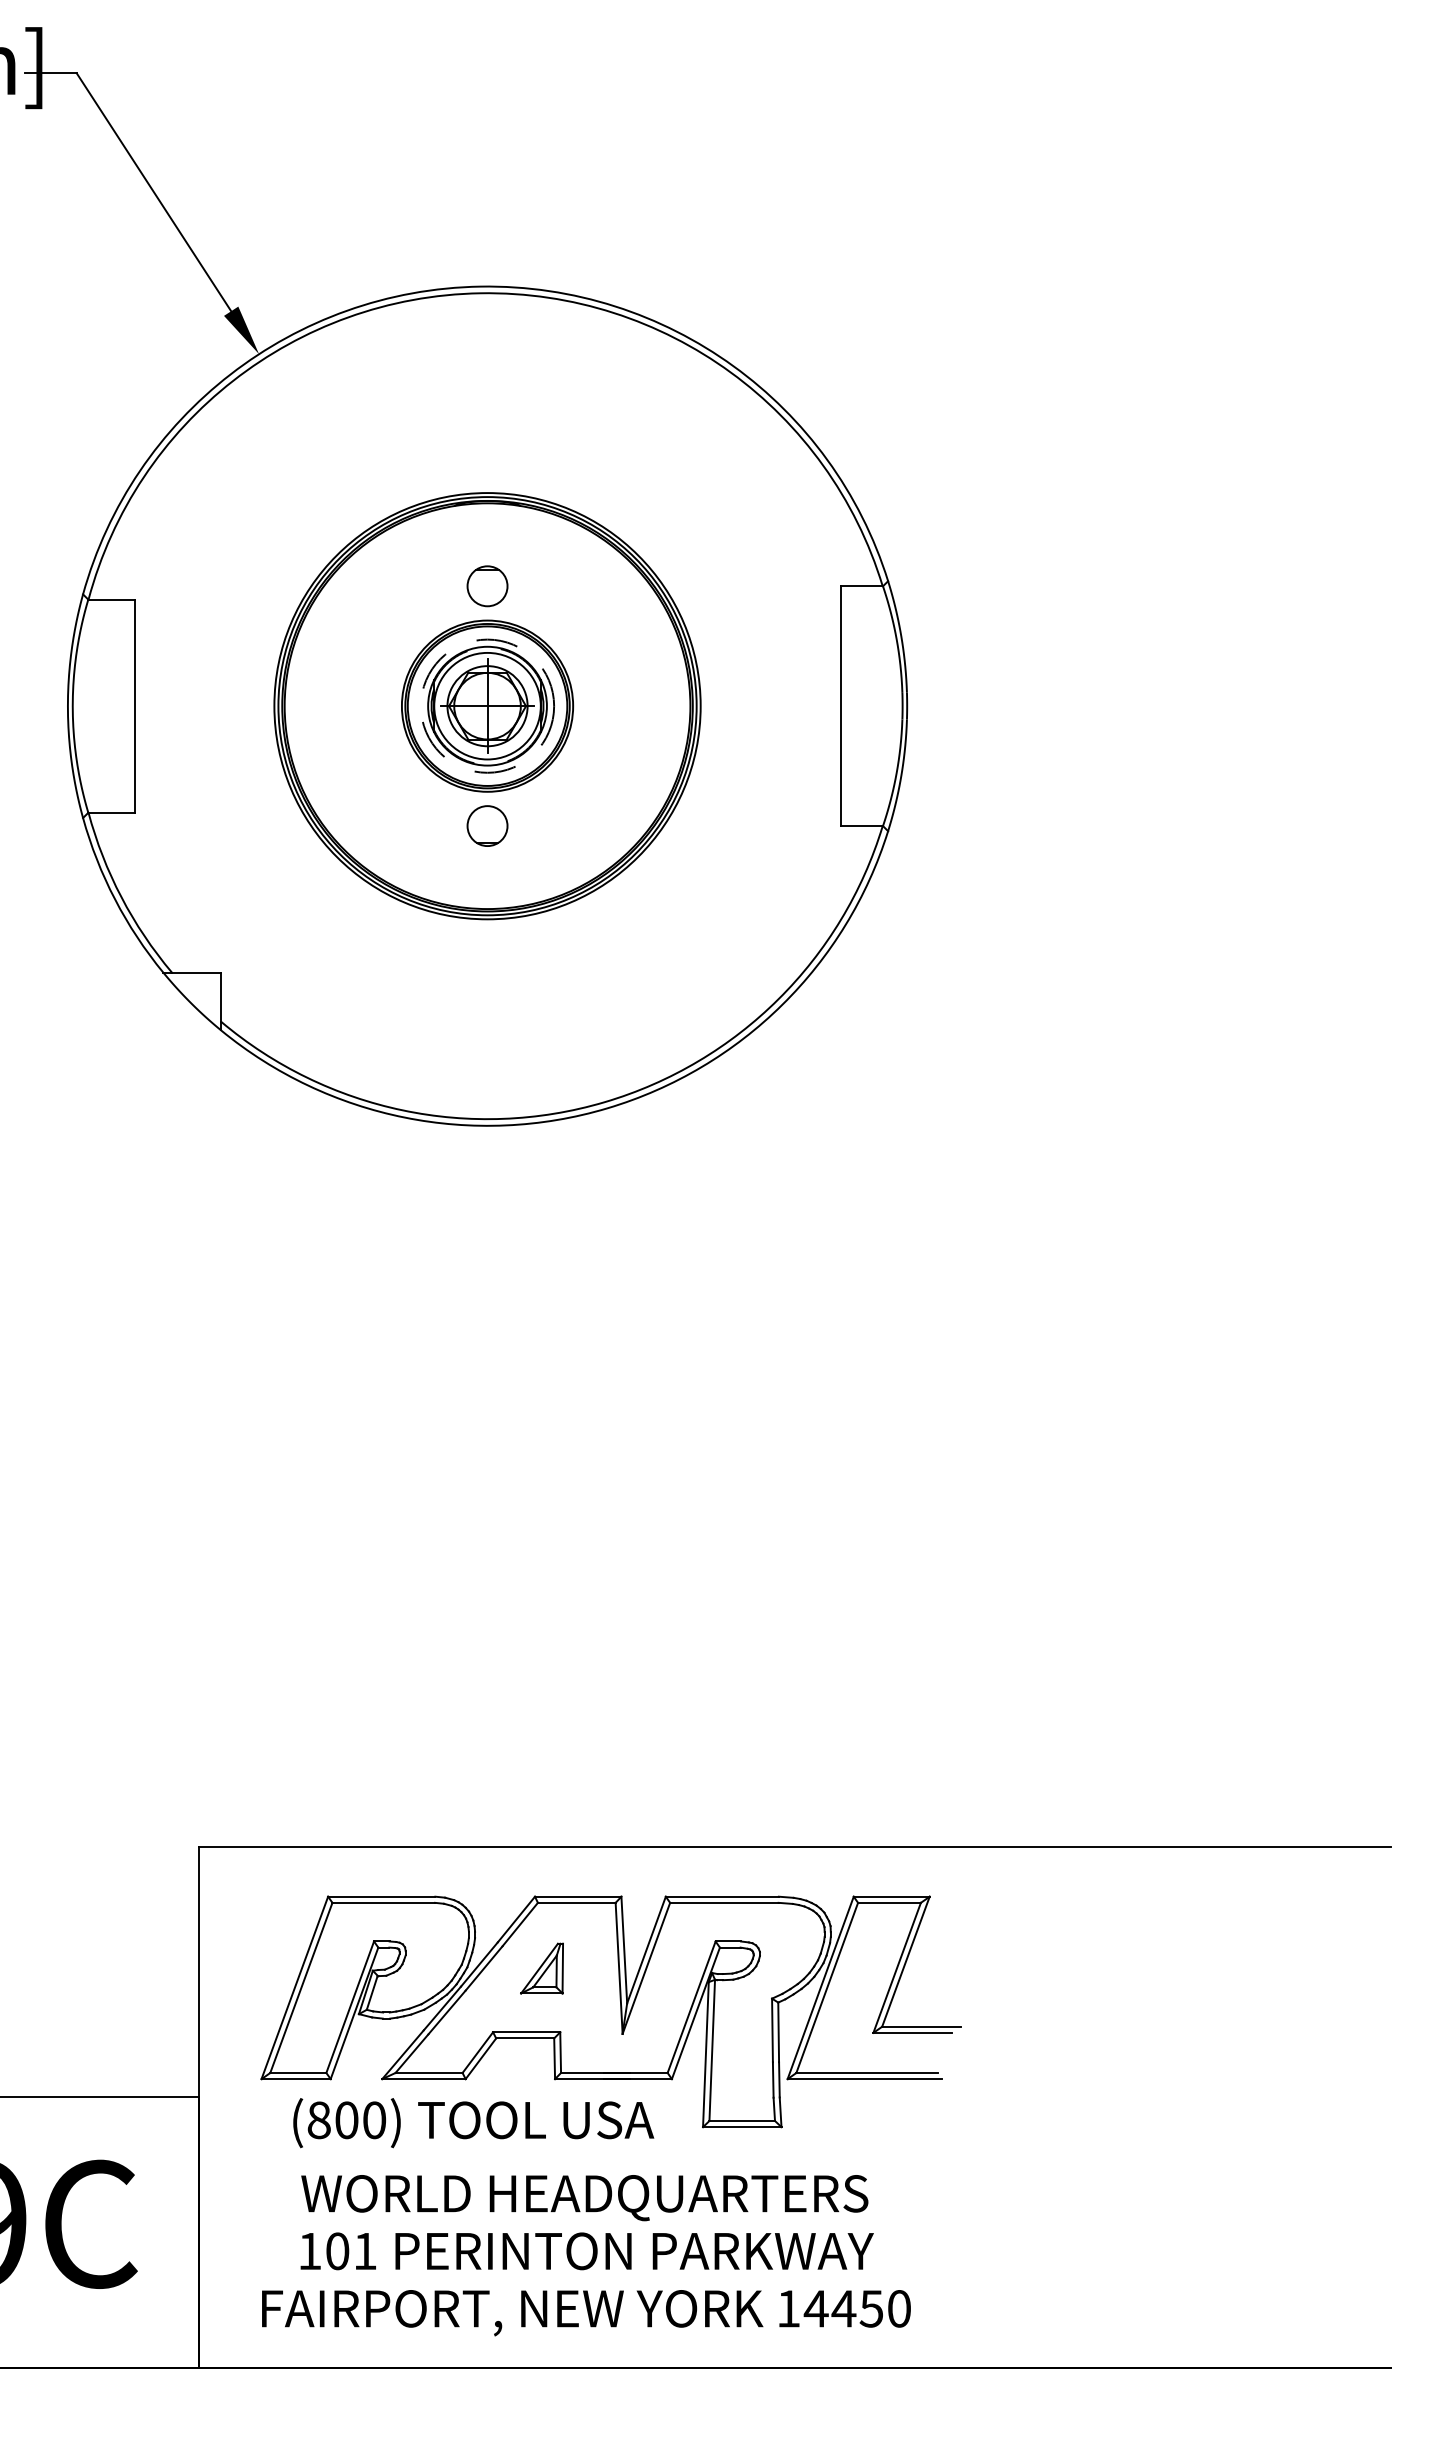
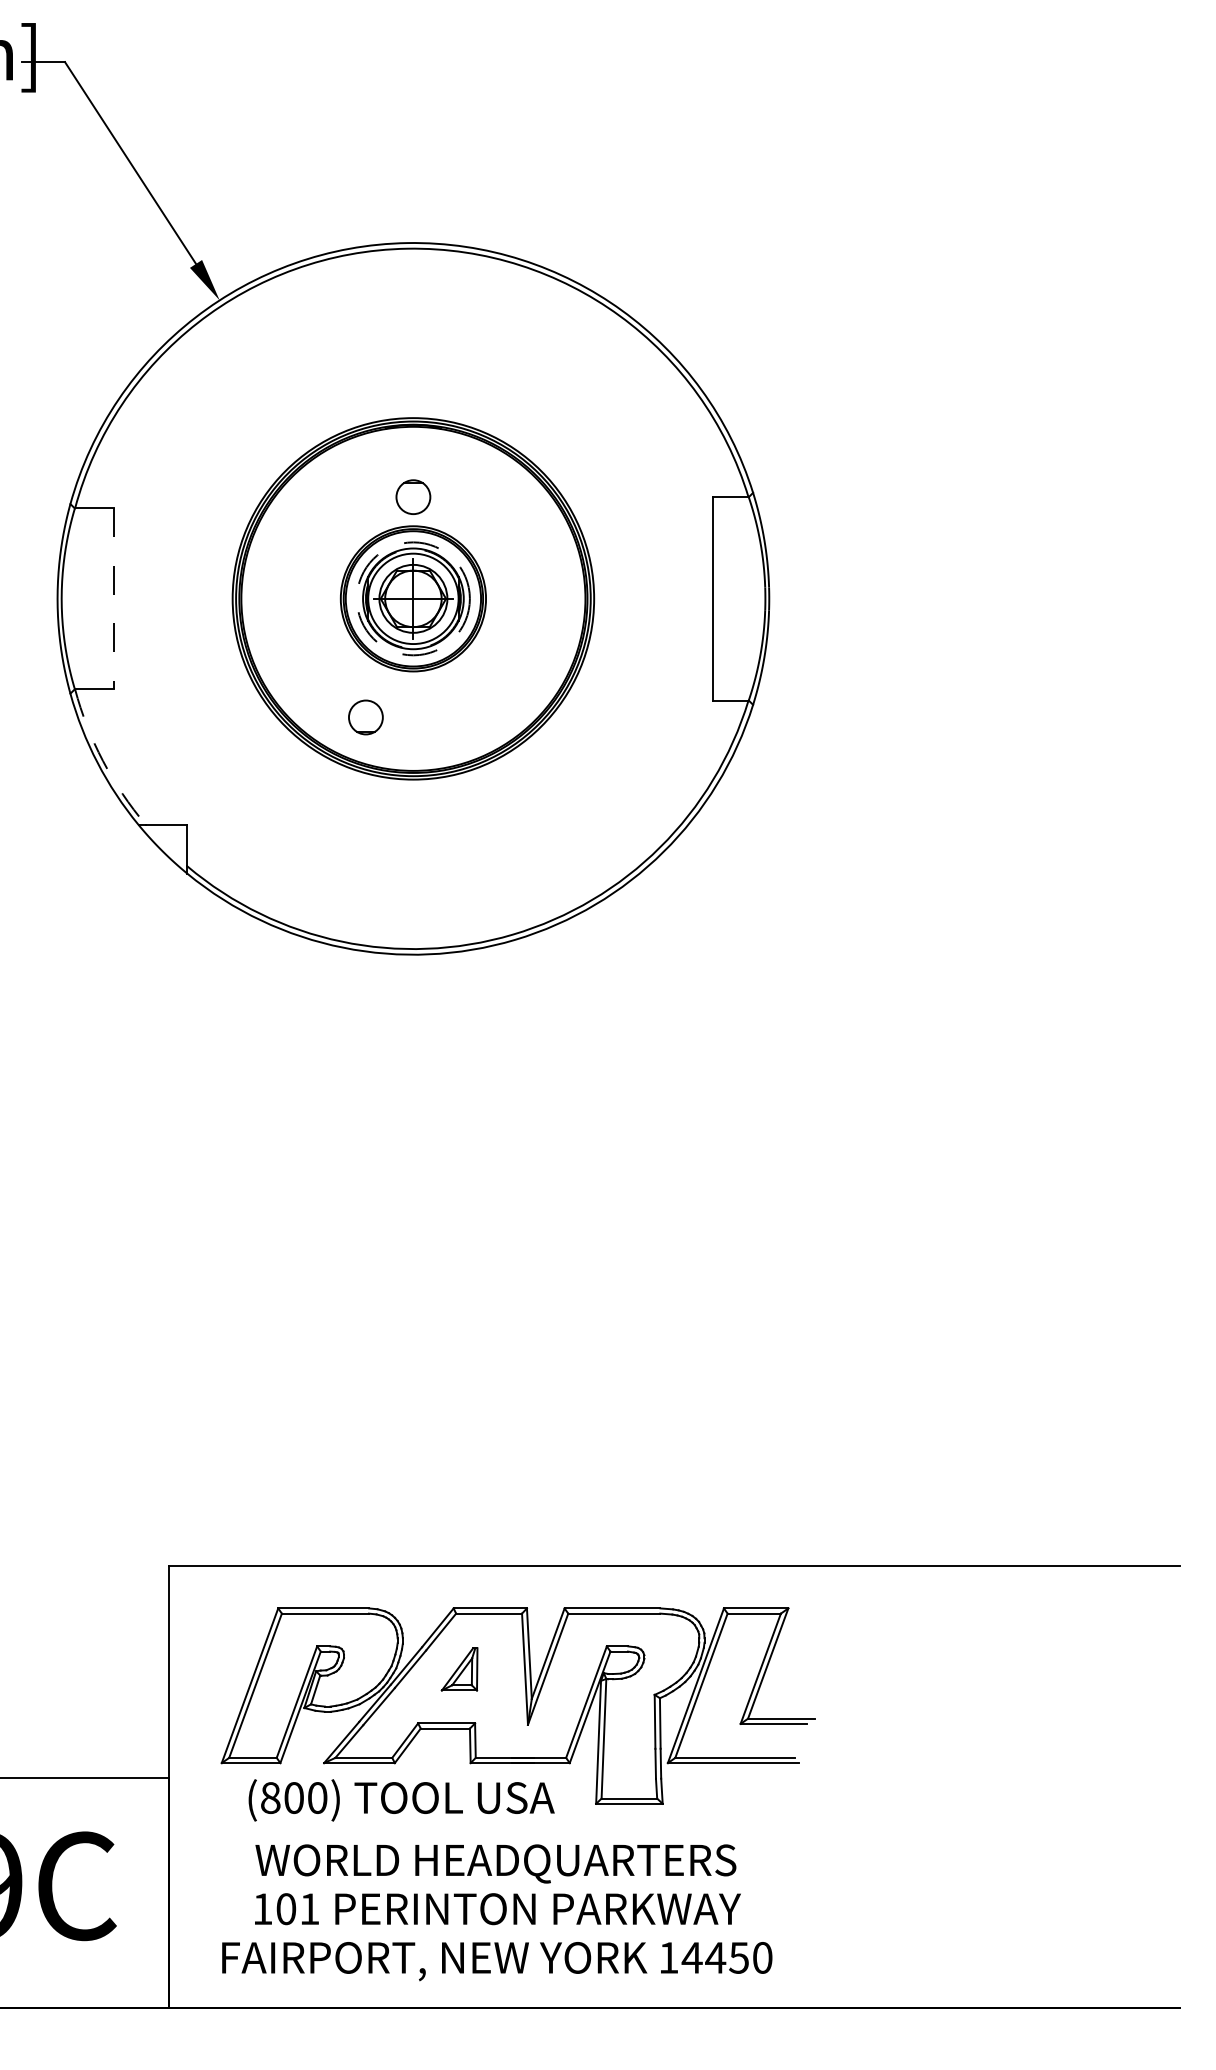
line: (134, 706) -> (114, 599), solid -> dashed
part: (487, 825) -> (365, 717), moved
arc: (121, 897) -> (103, 761), solid -> dashed

